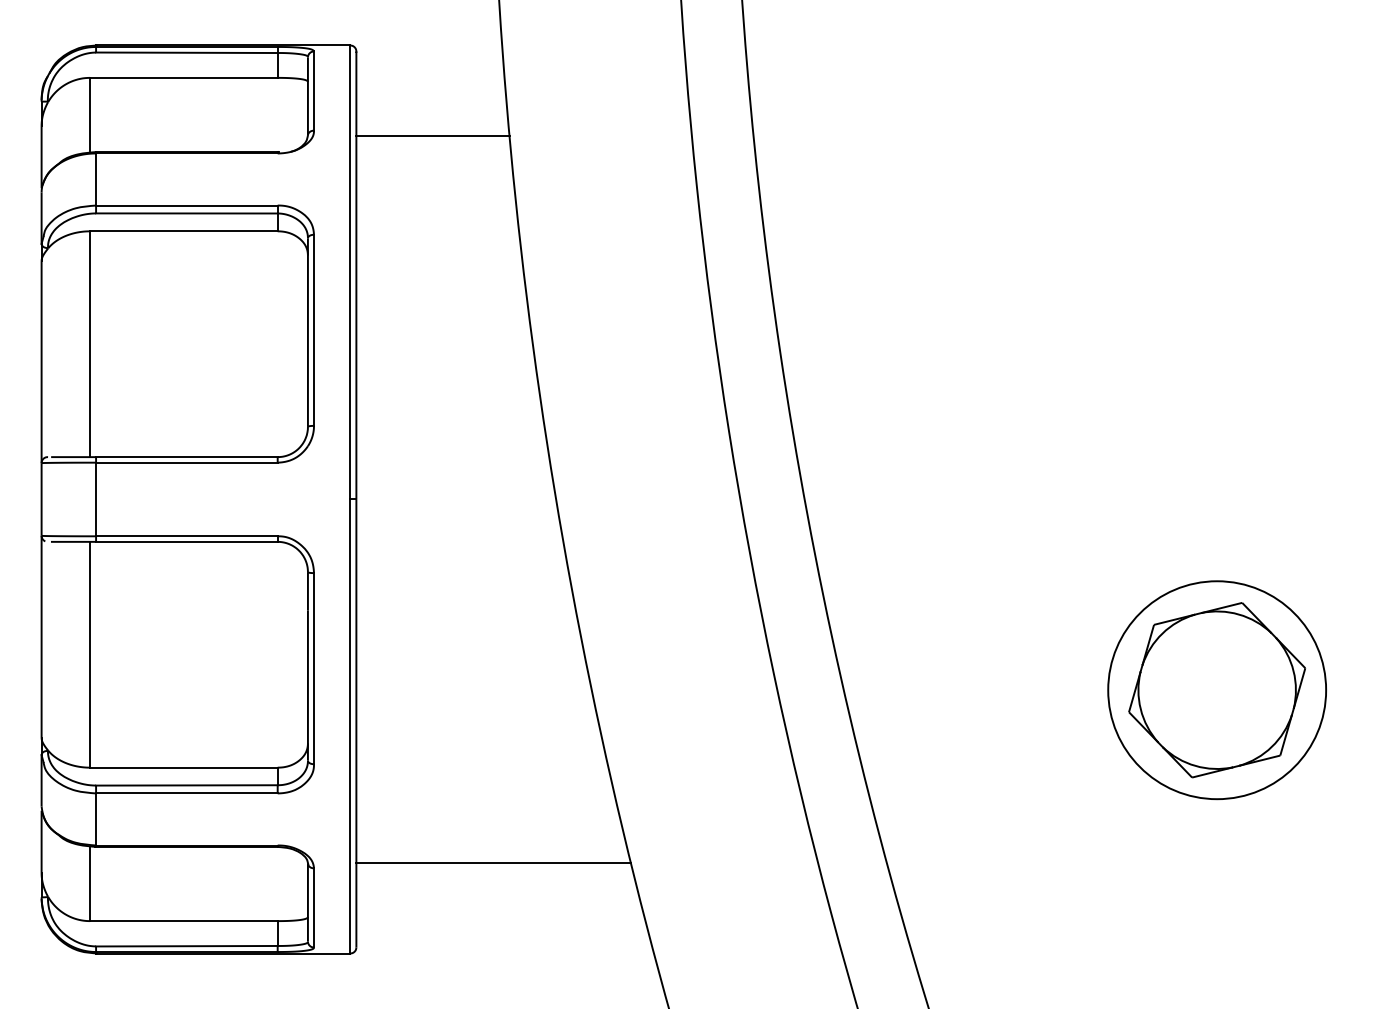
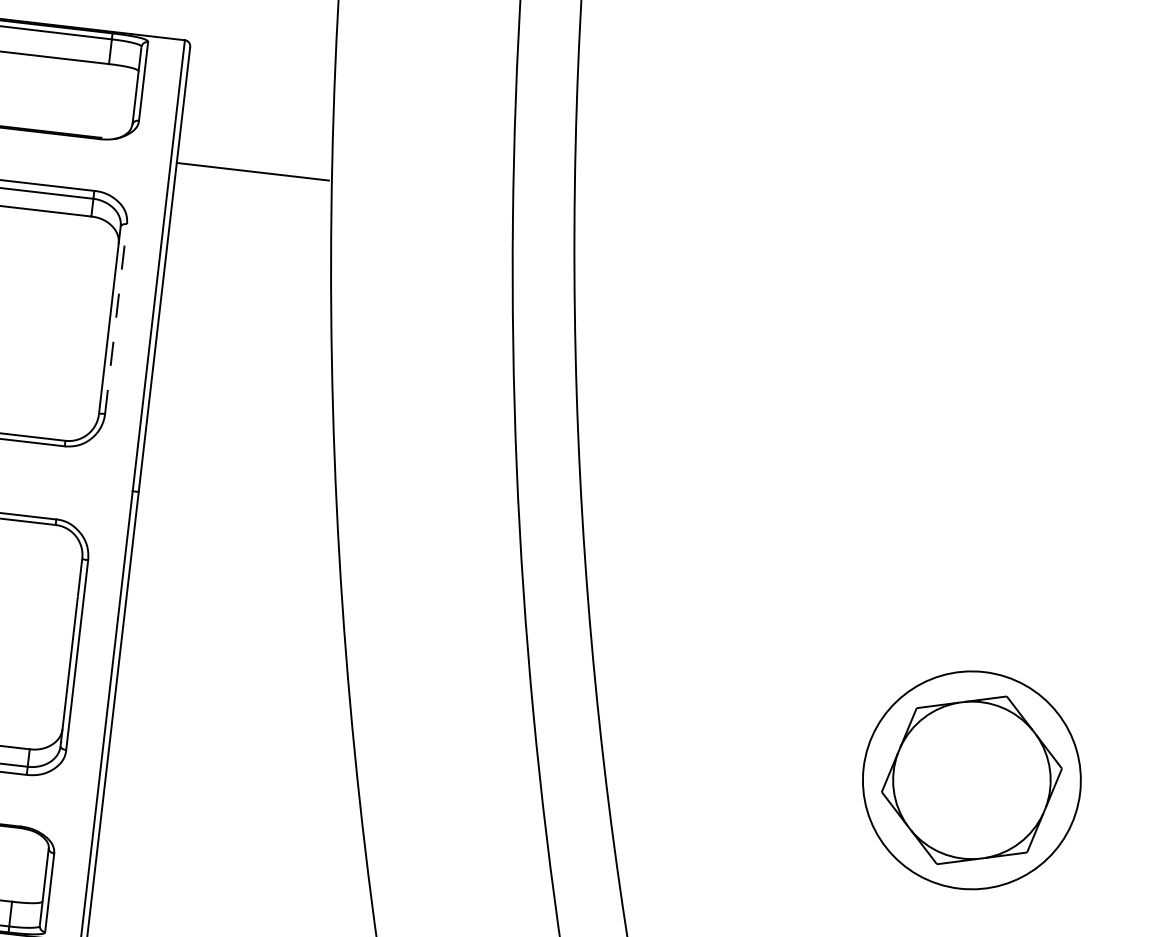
line: (432, 136) -> (252, 171), moved
line: (314, 330) -> (116, 319), solid -> dashed
line: (493, 862) -> (233, 868), removed

